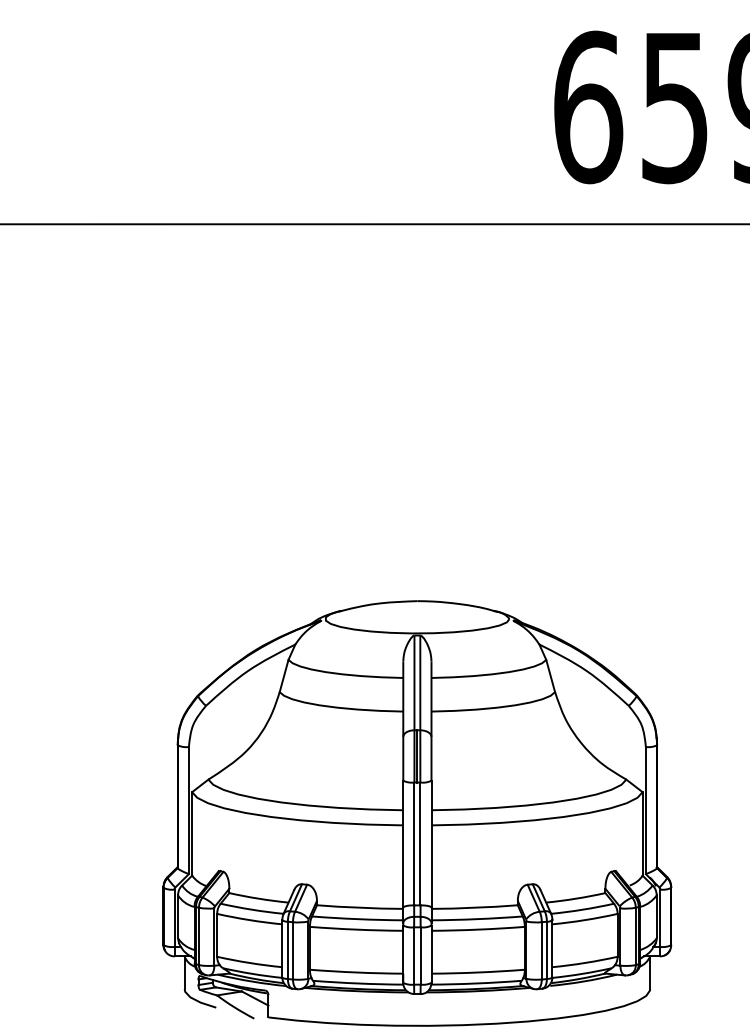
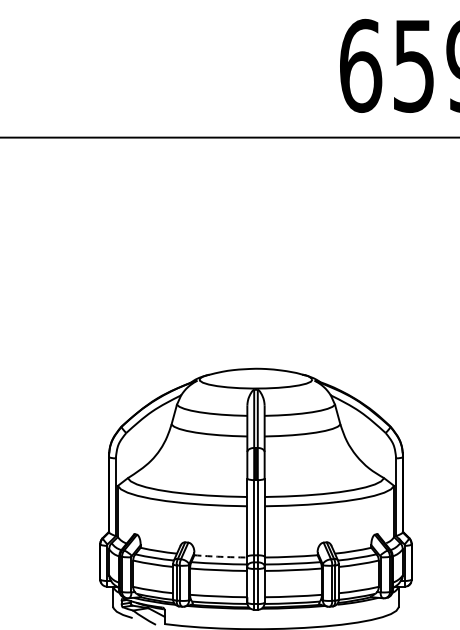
arc: (359, 907) -> (220, 556), solid -> dashed

